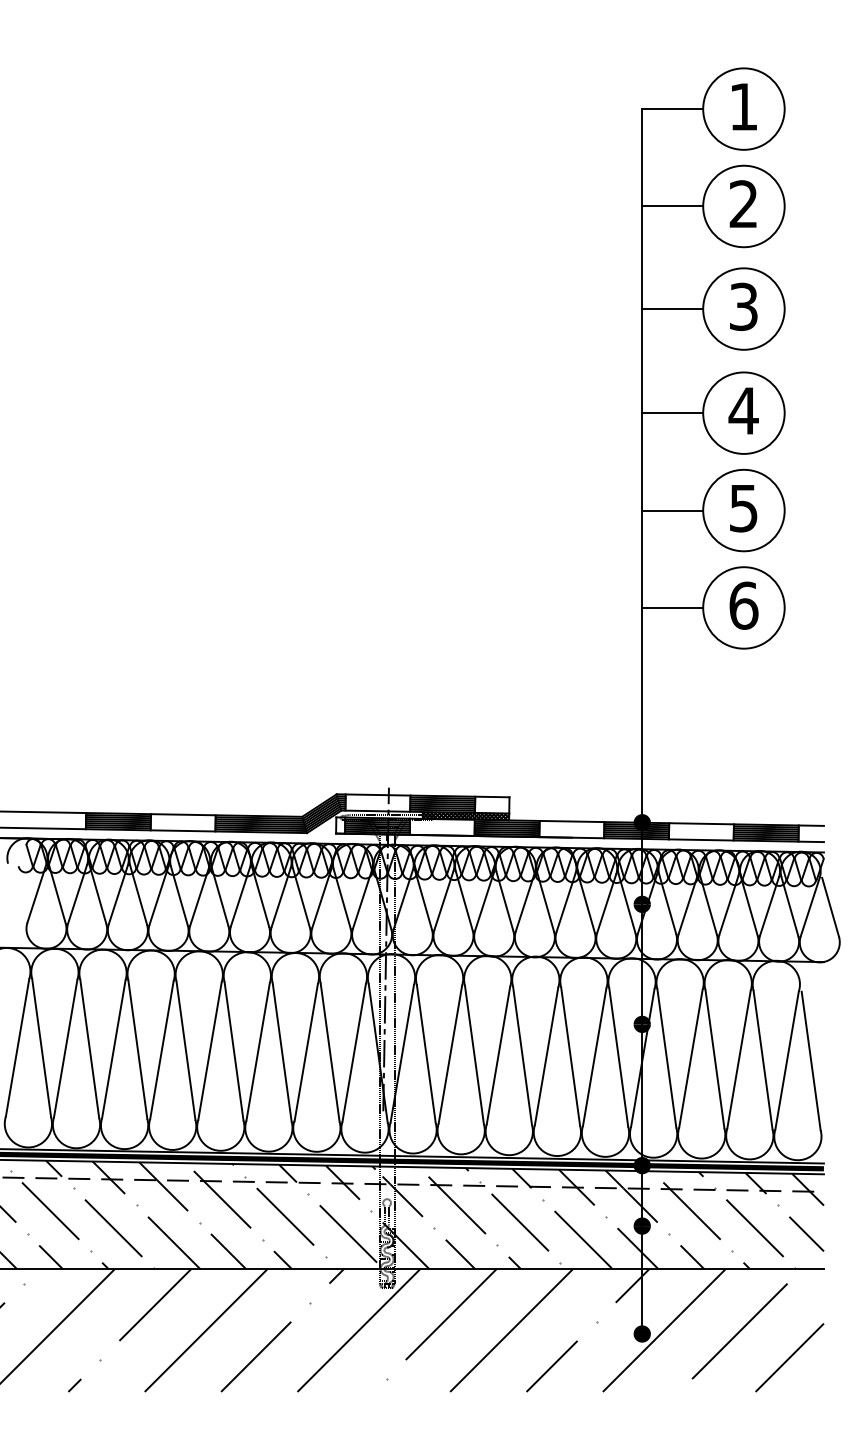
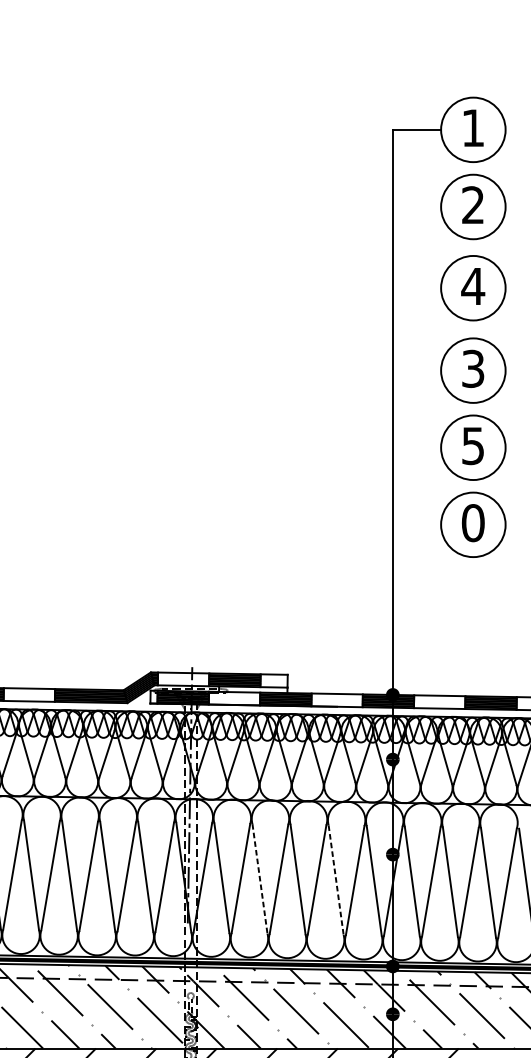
line: (672, 206) -> (416, 207), removed
text: (743, 306) -> (473, 286), 3 -> 4
line: (672, 309) -> (416, 288), removed
text: (743, 410) -> (473, 368), 4 -> 3
line: (672, 413) -> (416, 370), removed
line: (672, 510) -> (416, 447), removed
text: (743, 605) -> (473, 522), 6 -> 0
line: (672, 607) -> (416, 524), removed
hatch: (465, 815) -> (252, 689), removed
line: (474, 1055) -> (260, 879), solid -> dashed
line: (570, 1056) -> (336, 880), solid -> dashed

